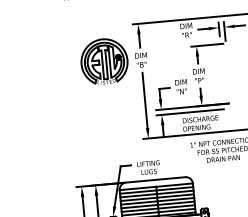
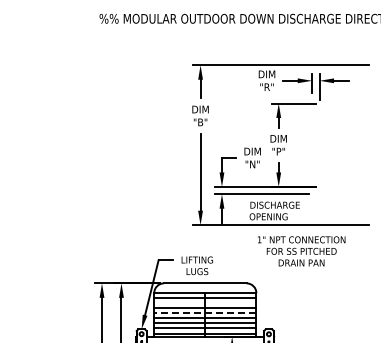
part: (104, 61) -> (149, 113), removed
line: (157, 194) -> (205, 303), removed
line: (157, 201) -> (204, 313), solid -> dashed

